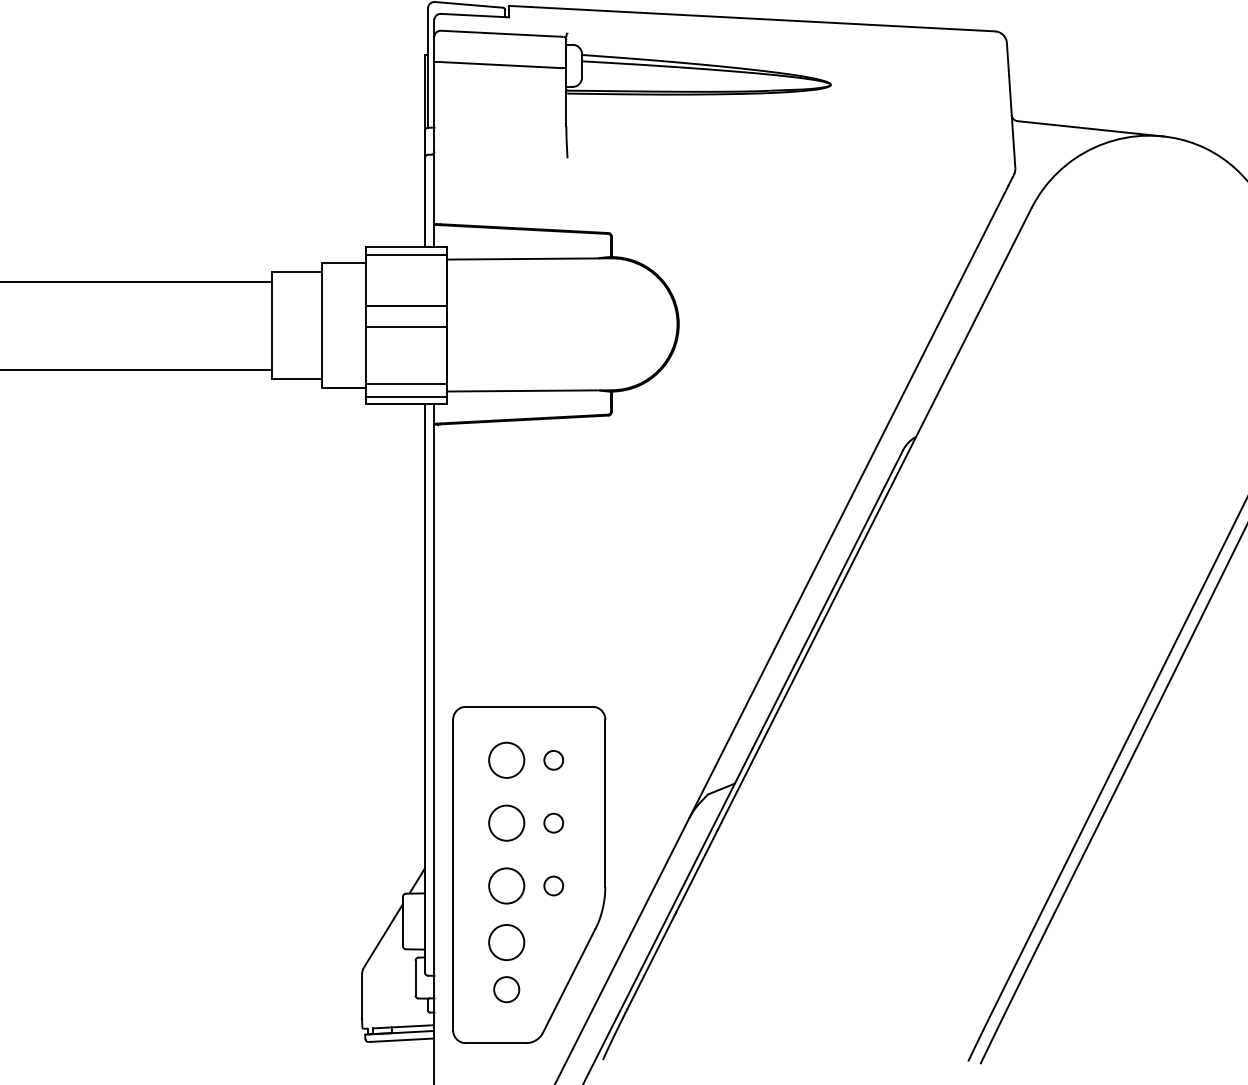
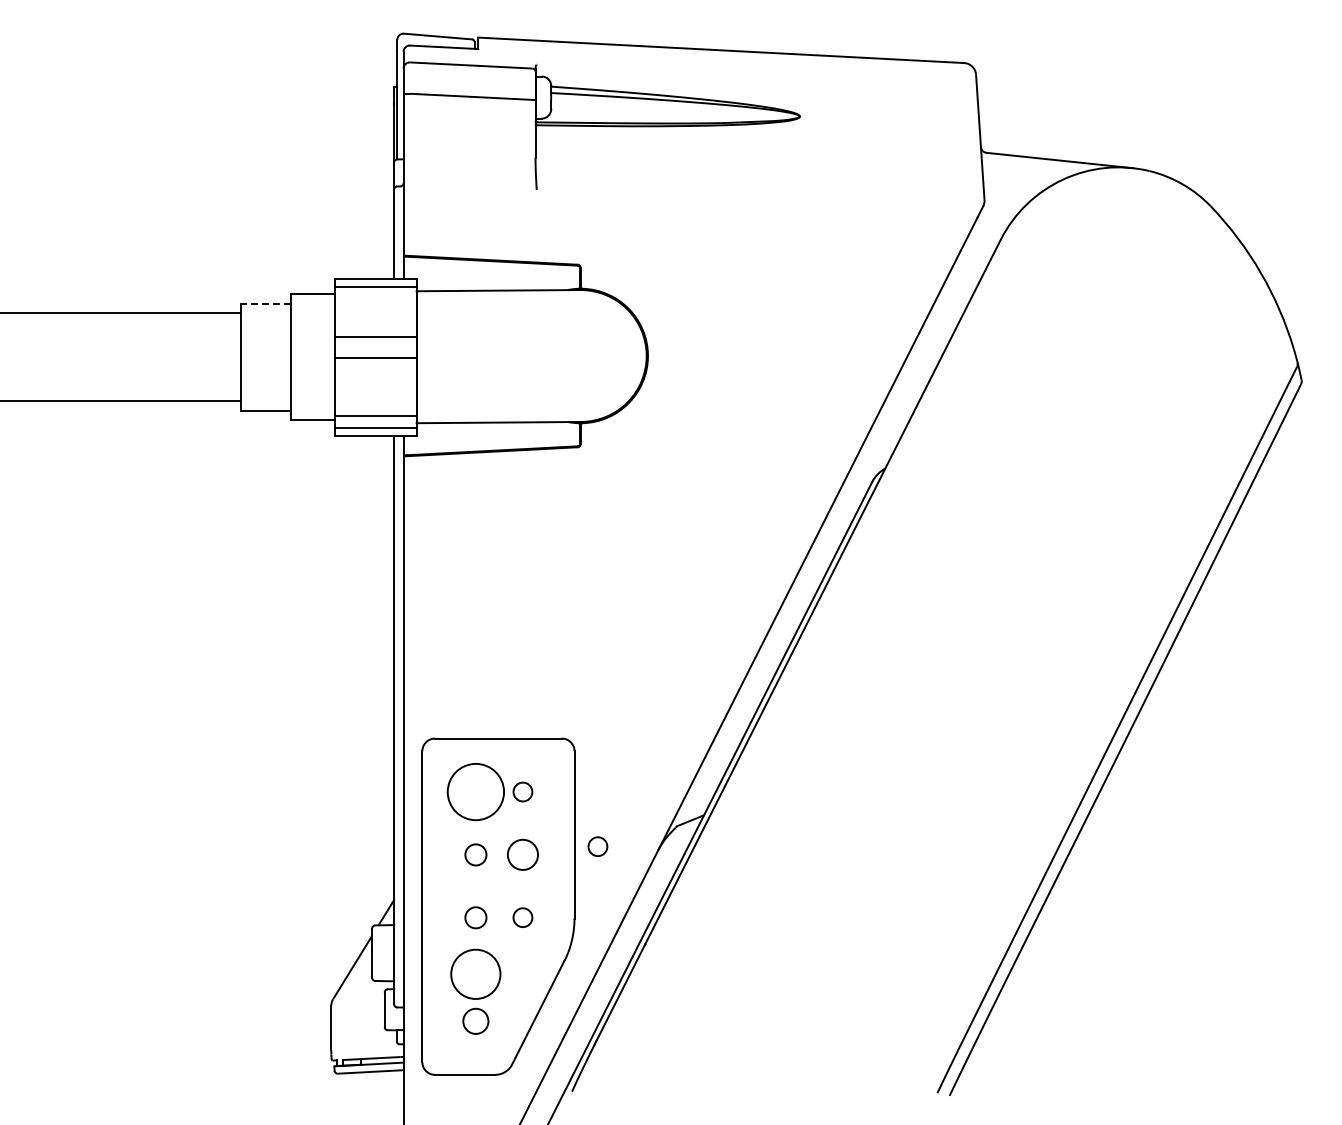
line: (296, 271) -> (265, 303), solid -> dashed
circle: (506, 759) -> (475, 791), size x1.6
circle: (628, 814) -> (597, 846), added
circle: (506, 822) -> (475, 854), size x0.6
circle: (553, 822) -> (522, 854), size x1.6
circle: (506, 885) -> (475, 917), size x0.6
circle: (506, 941) -> (475, 973), size x1.4

